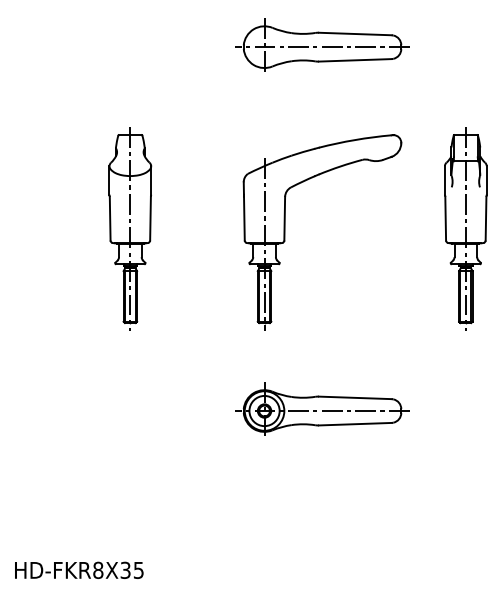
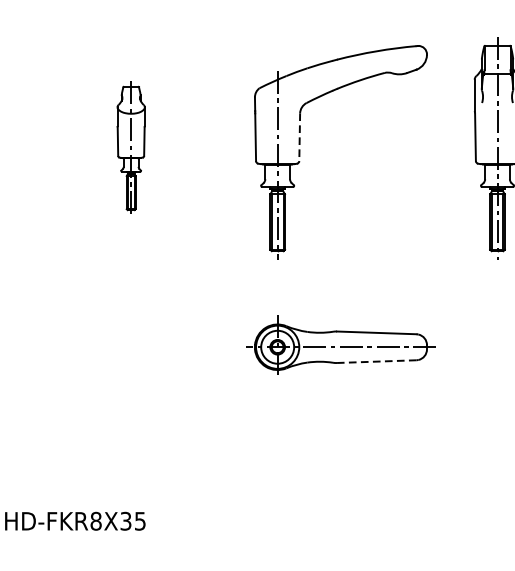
line: (284, 218) -> (299, 136), solid -> dashed
part: (130, 228) -> (131, 147), size x0.6
line: (354, 424) -> (375, 361), solid -> dashed

